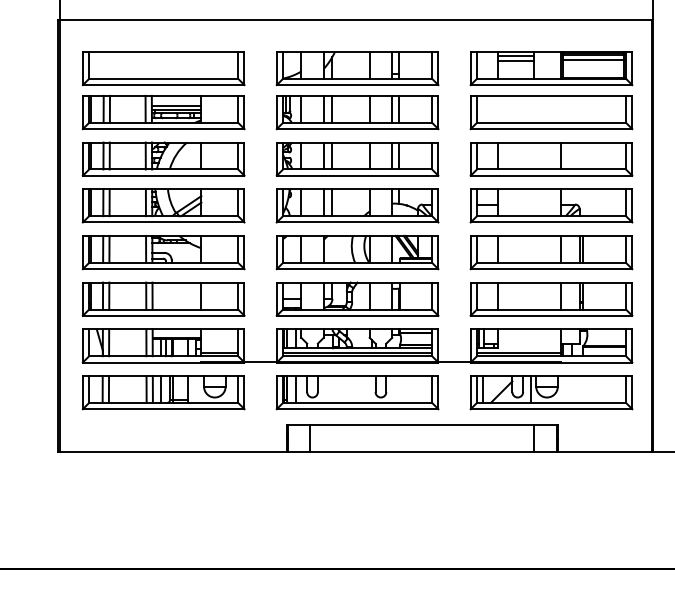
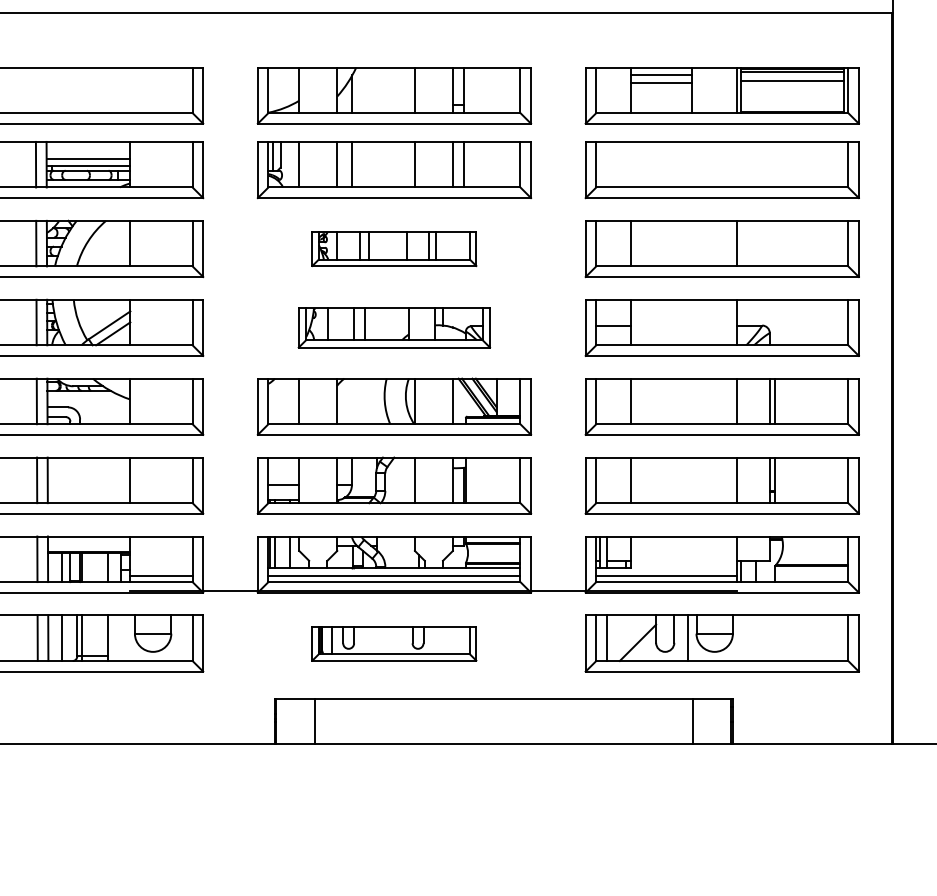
part: (357, 159) -> (394, 249), size x0.6
part: (357, 205) -> (394, 327), size x0.7
part: (357, 392) -> (394, 643), size x0.6

